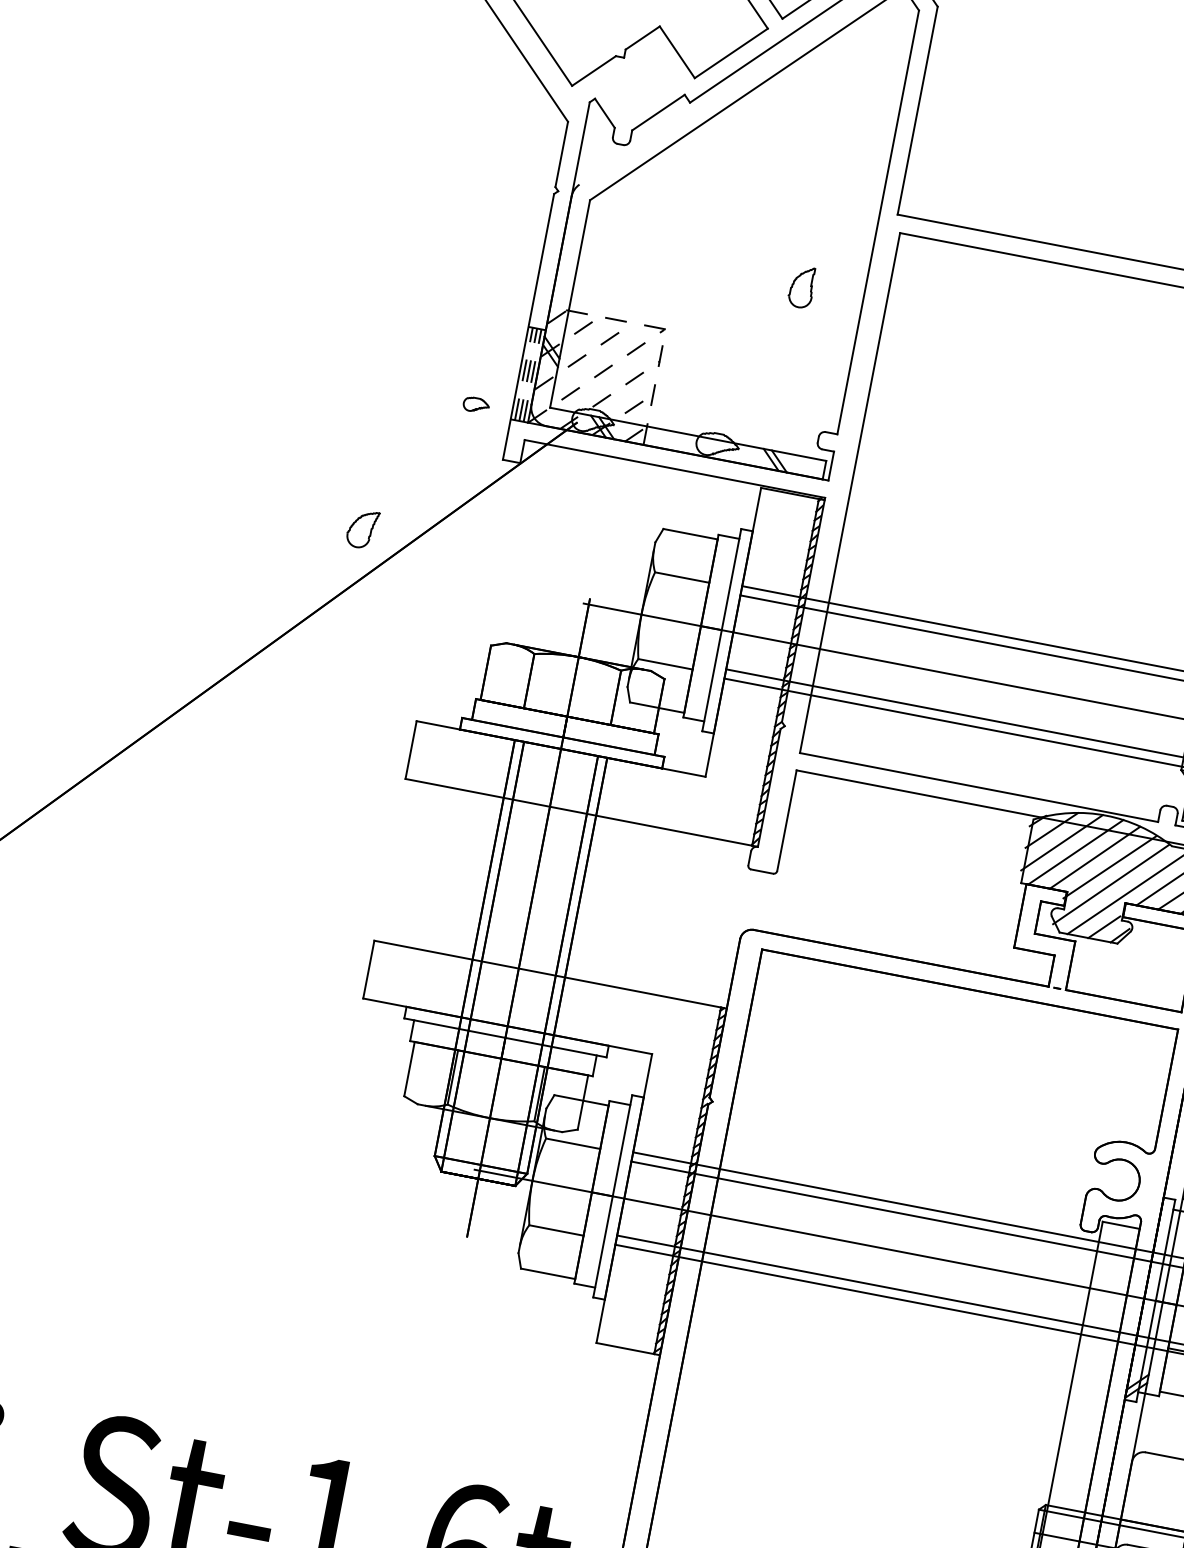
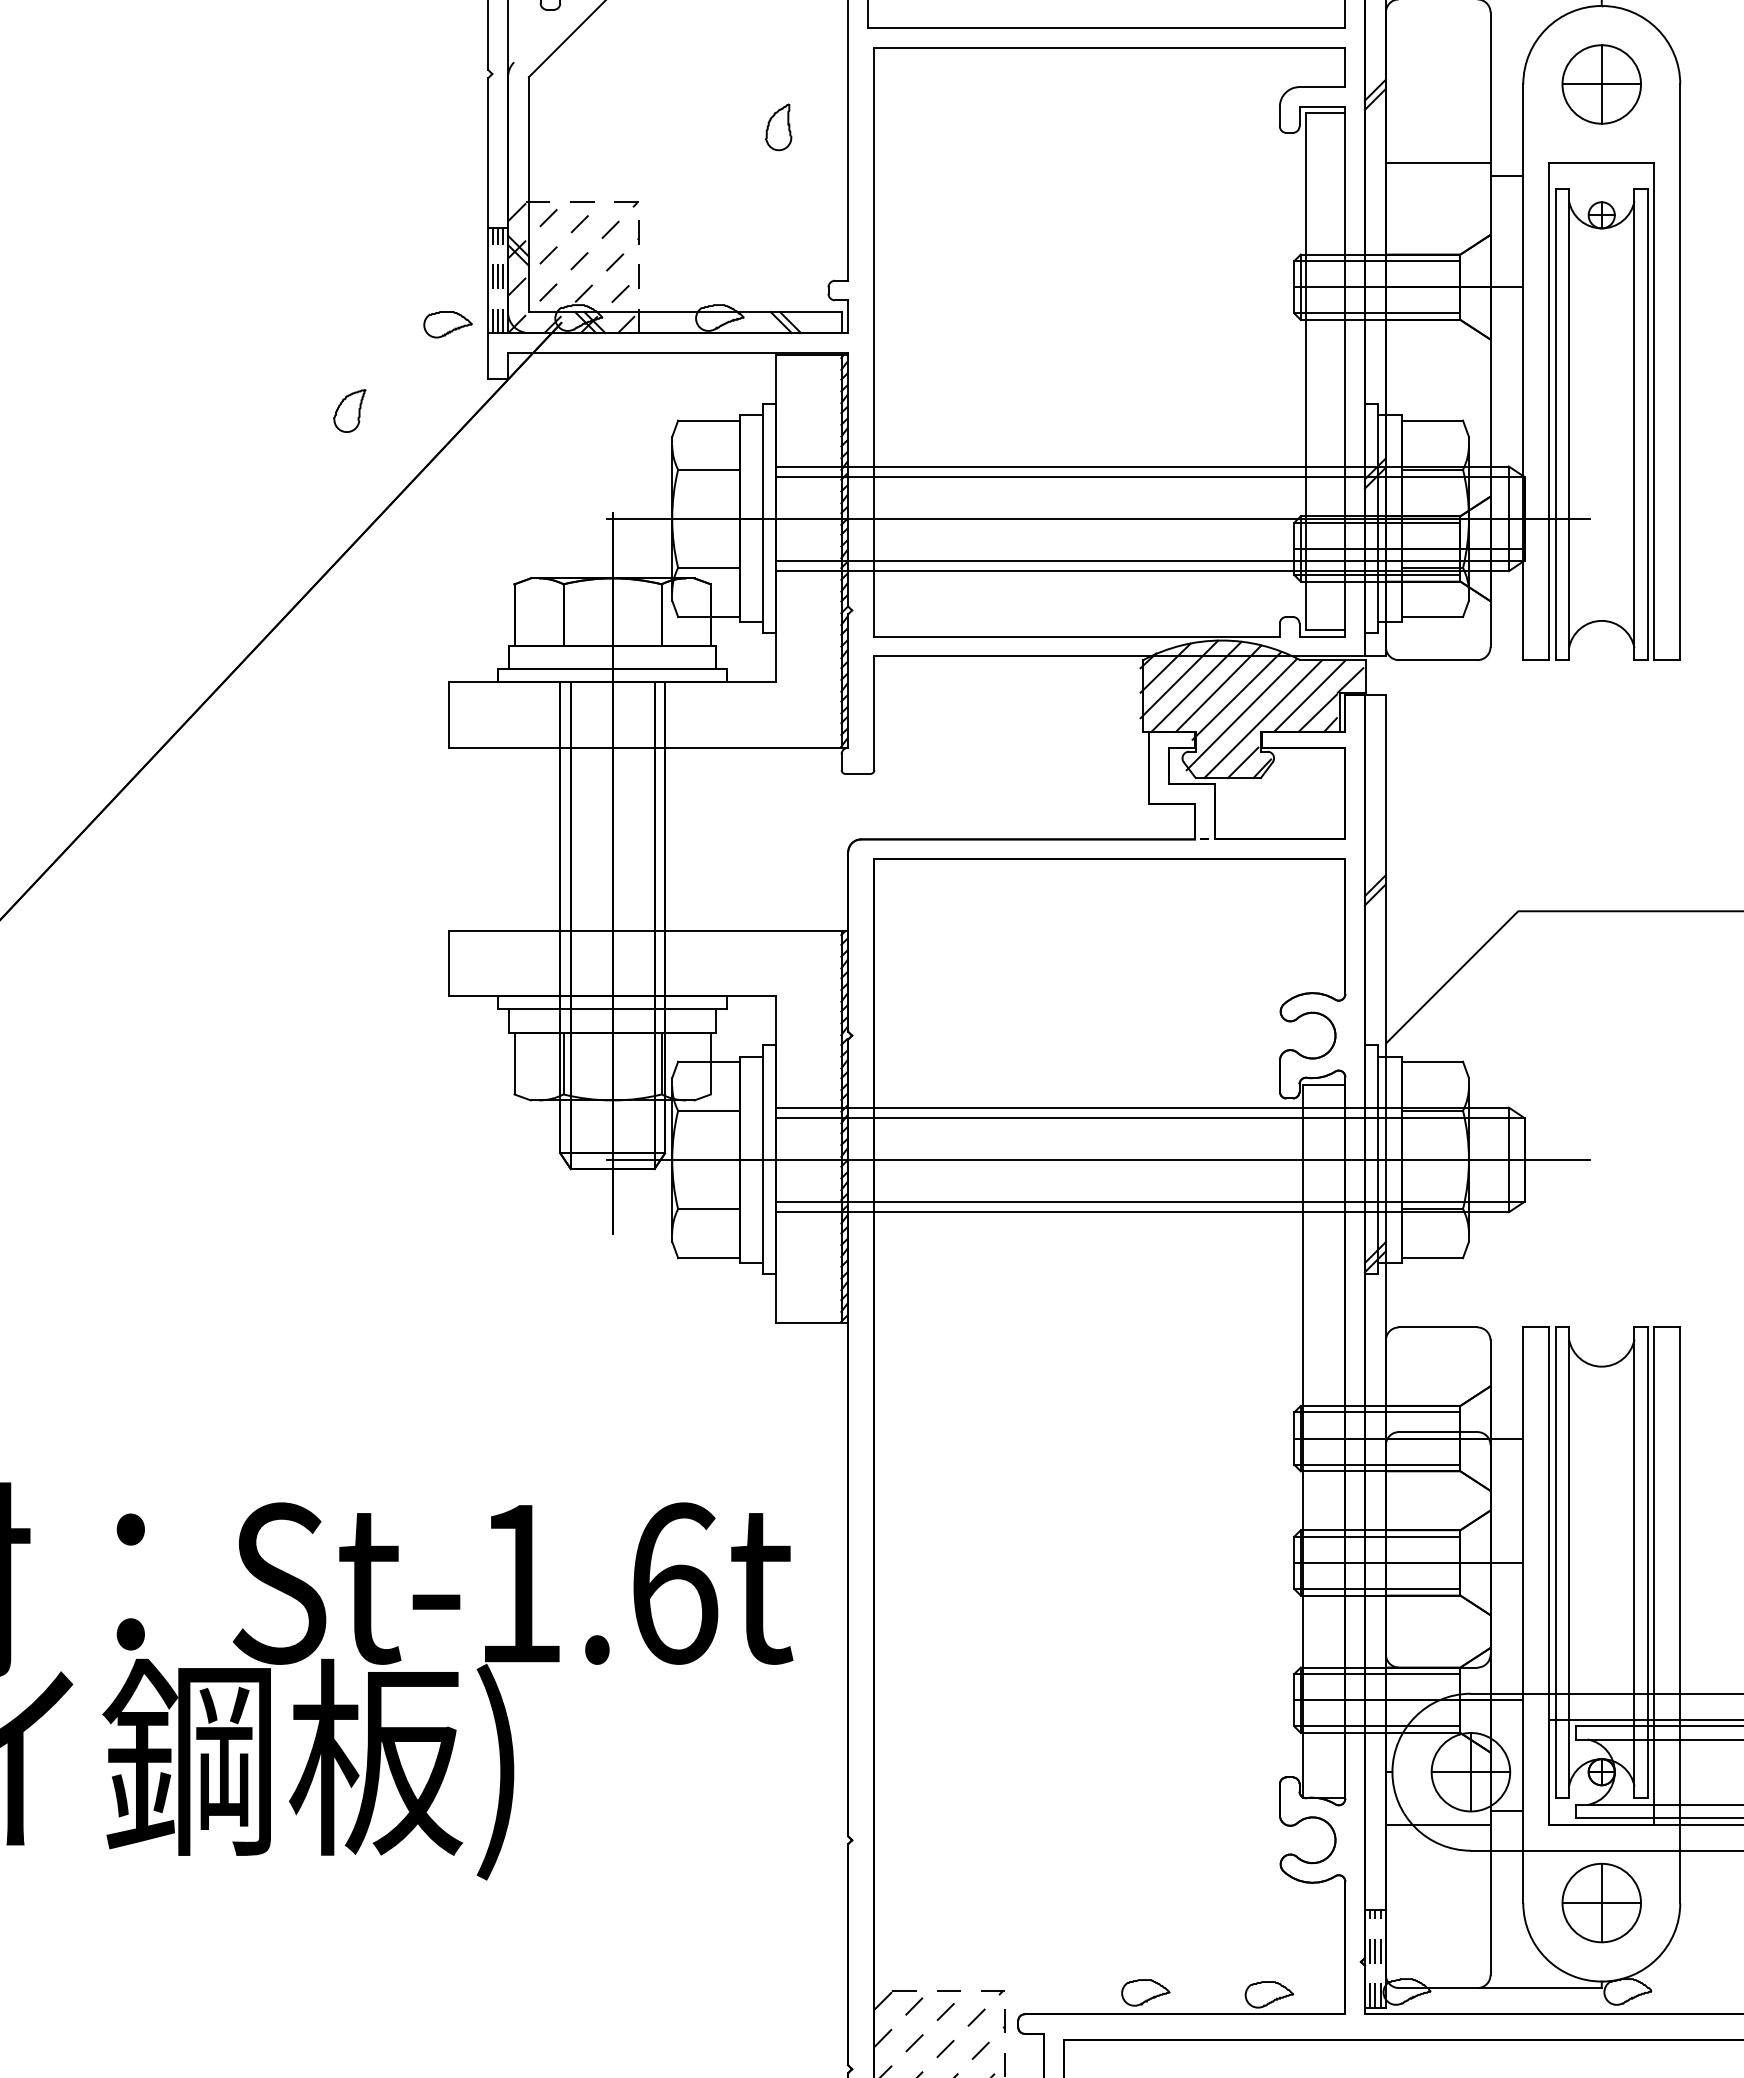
part: (476, 404) -> (447, 324), size x1.67
part: (362, 528) -> (349, 410), moved

